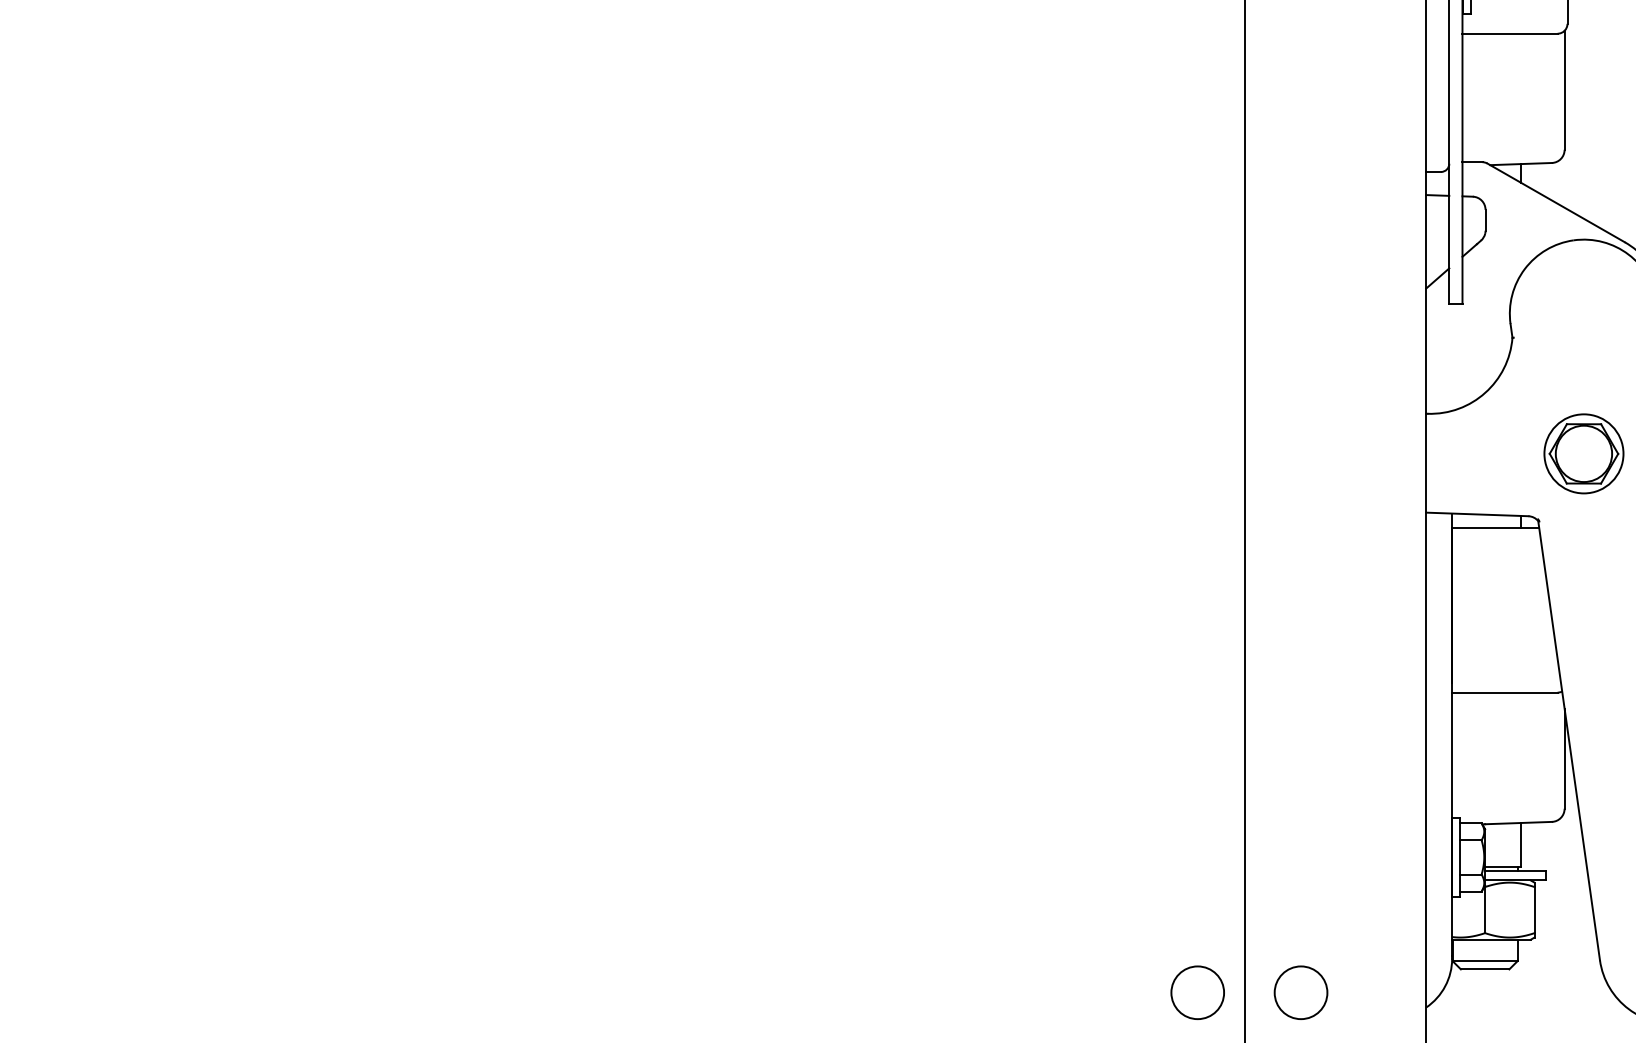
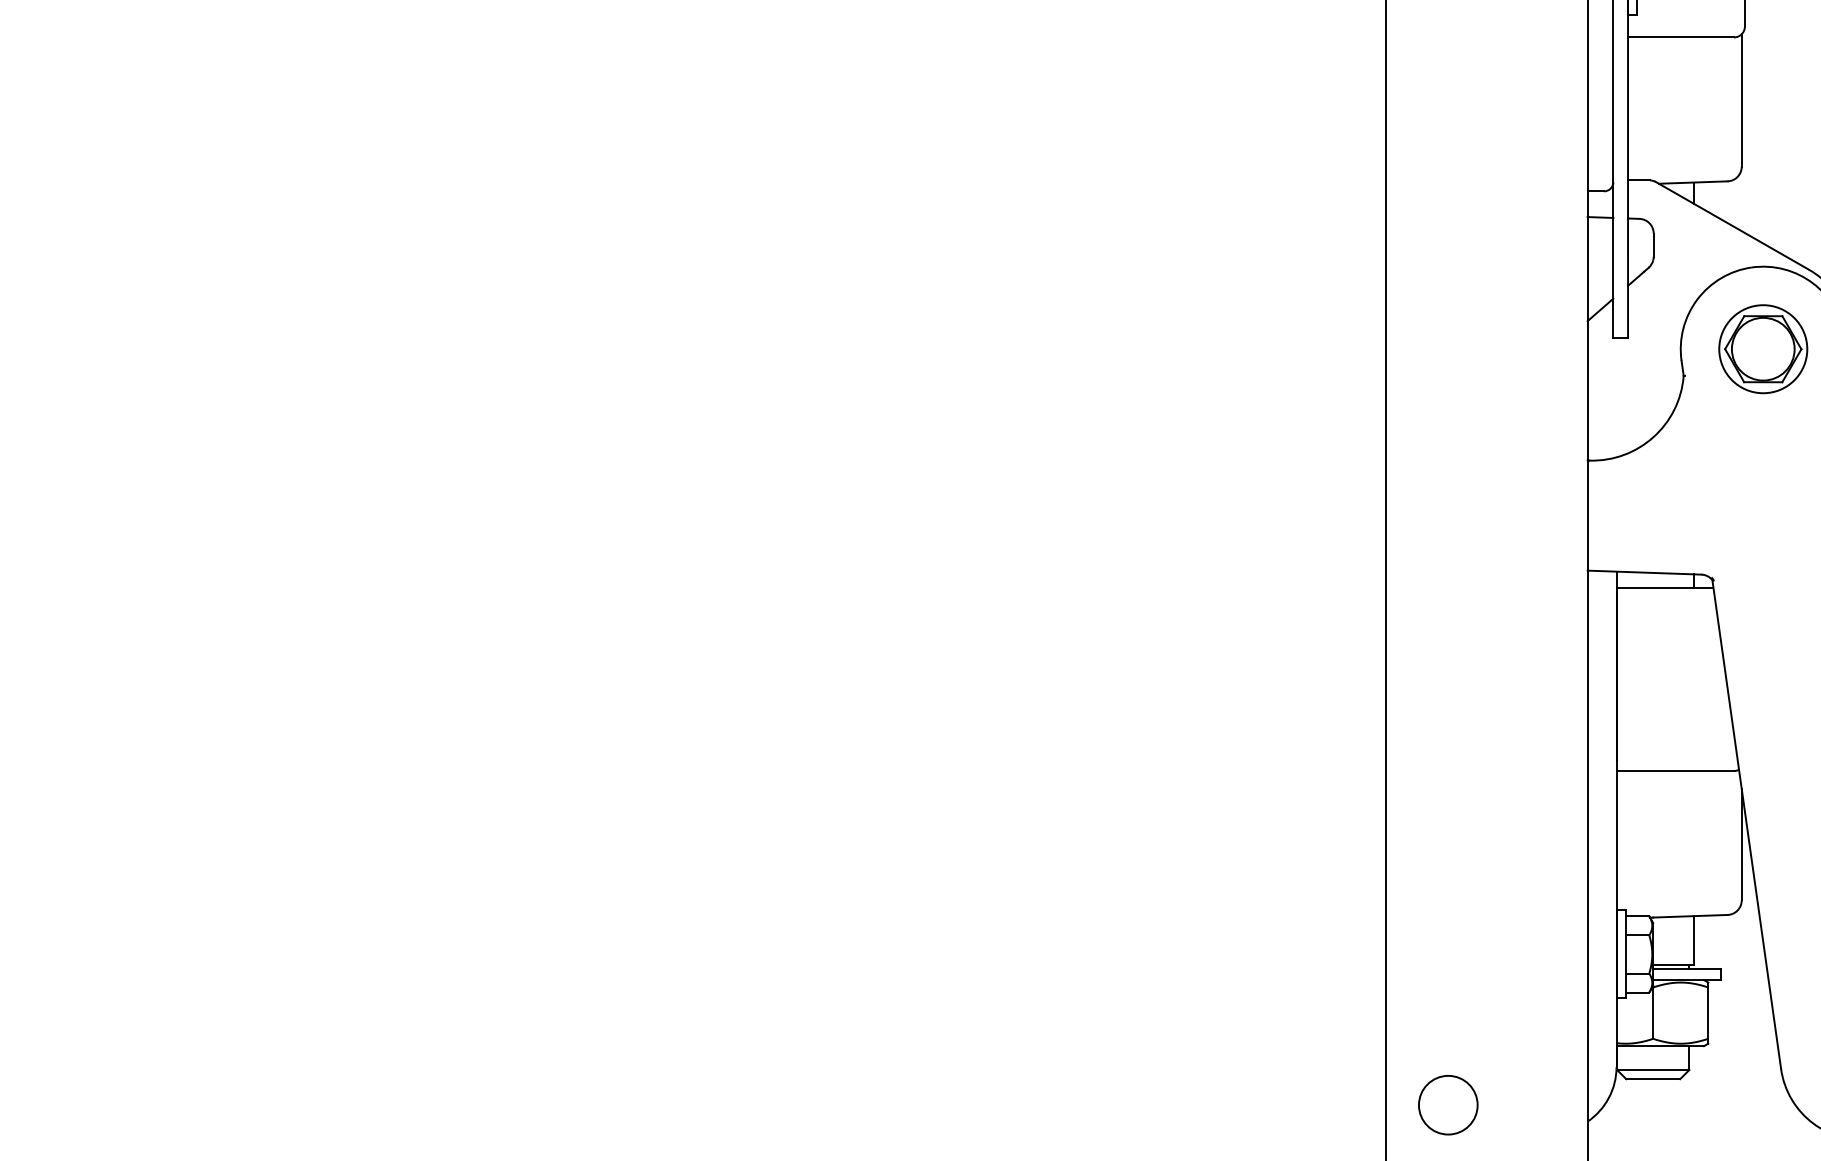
part: (1584, 454) -> (1763, 349), moved
circle: (1197, 993) -> (1333, 1105), removed

